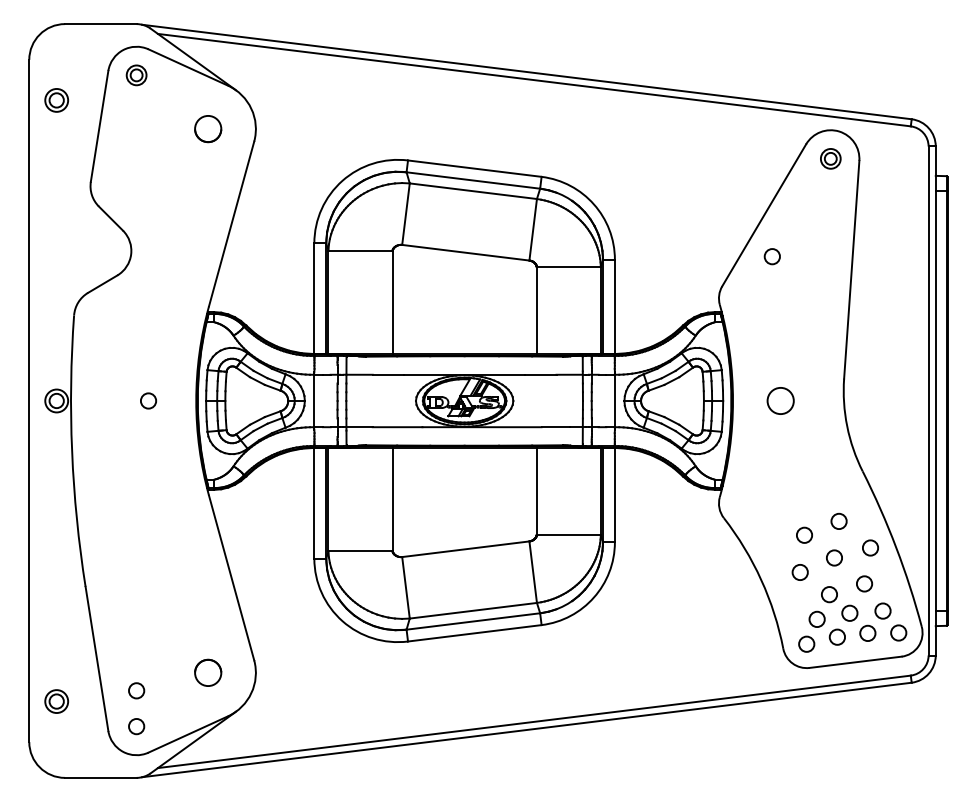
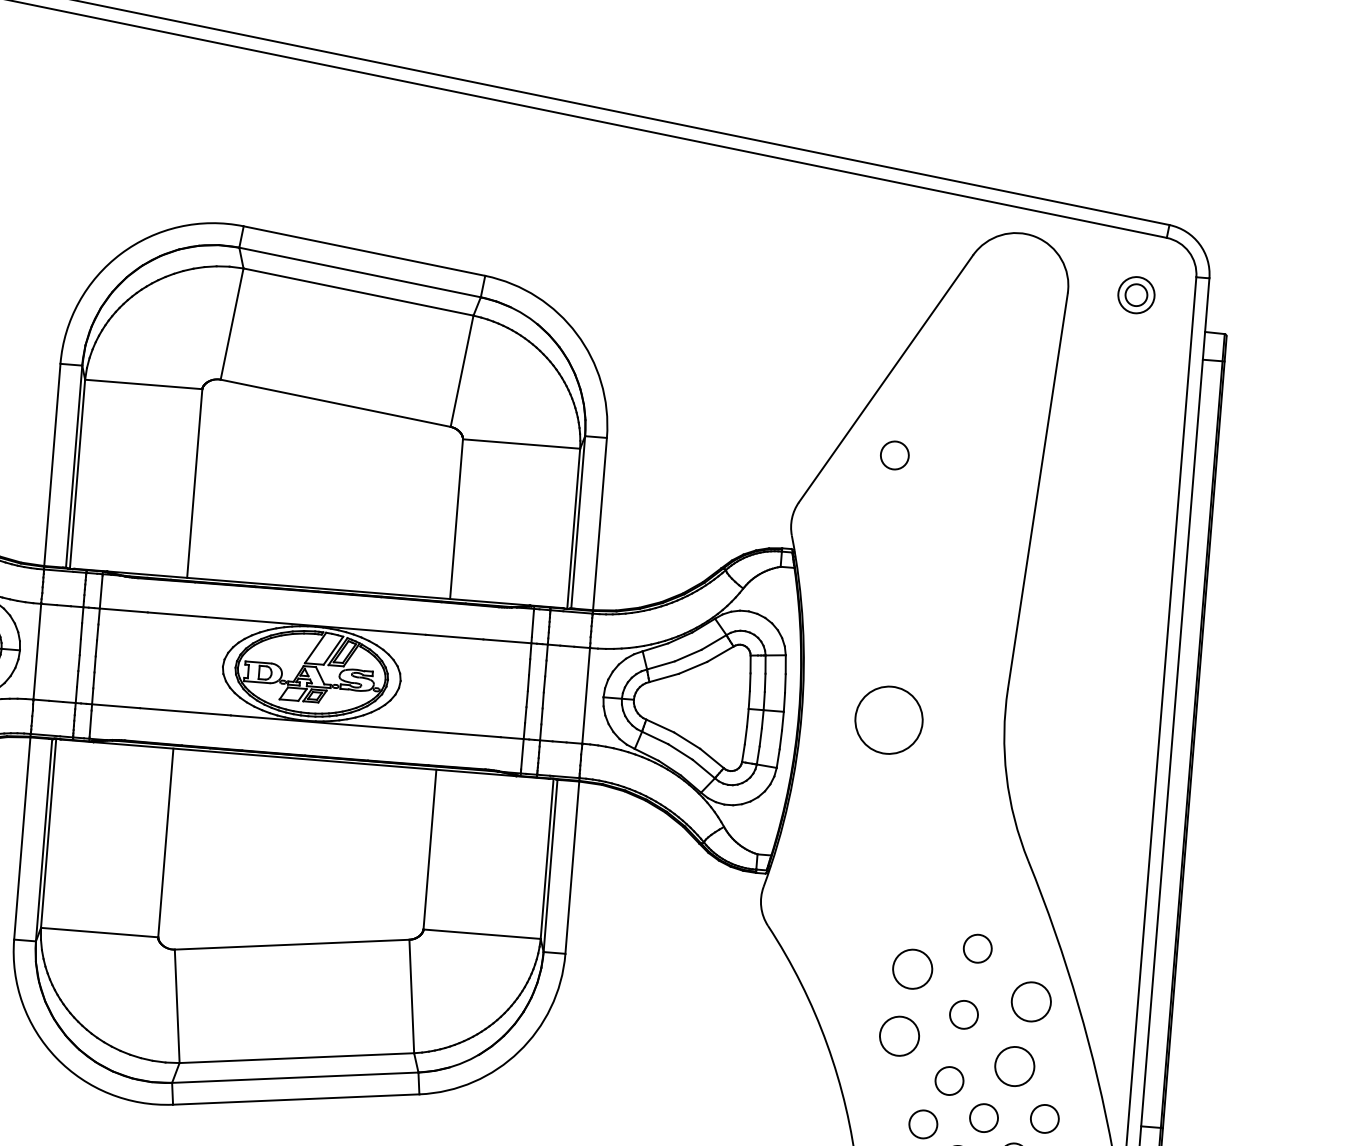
part: (830, 158) -> (1135, 294), moved
circle: (780, 400) -> (888, 719), size x1.4
circle: (804, 534) -> (912, 967), size x1.4
circle: (870, 547) -> (1031, 1000), size x1.4
circle: (799, 572) -> (898, 1036), size x1.4
circle: (864, 583) -> (1015, 1065), size x1.4

